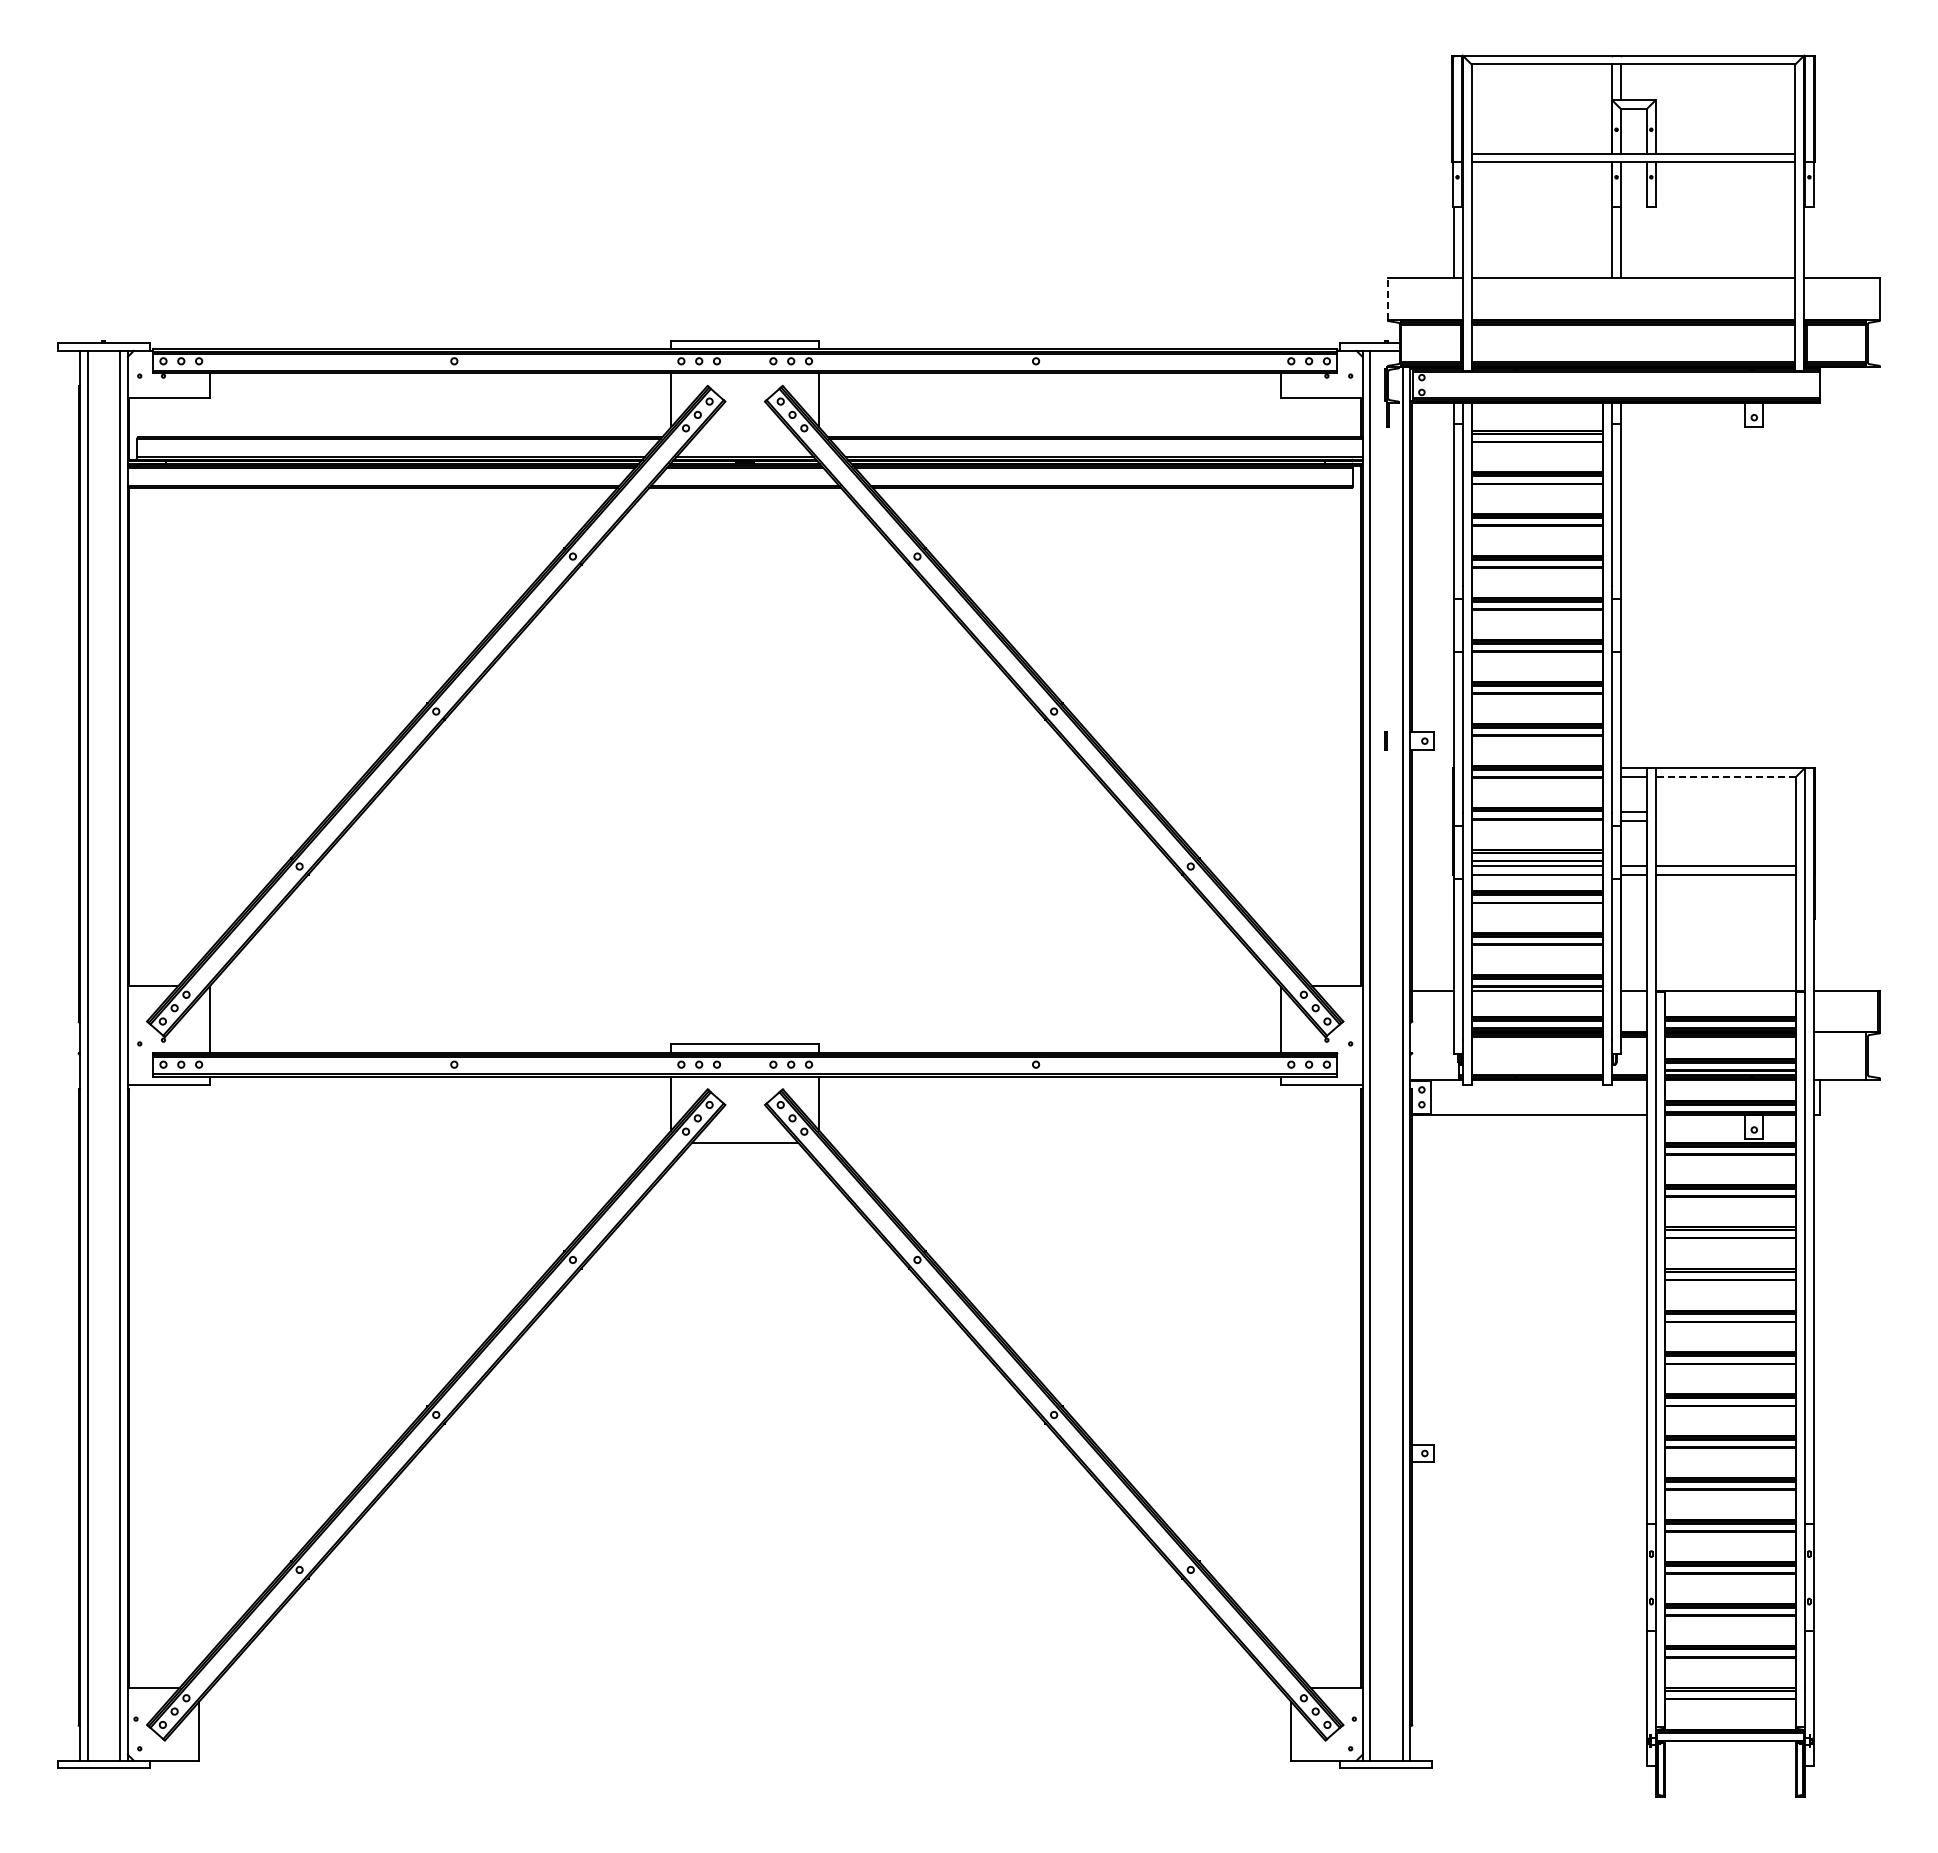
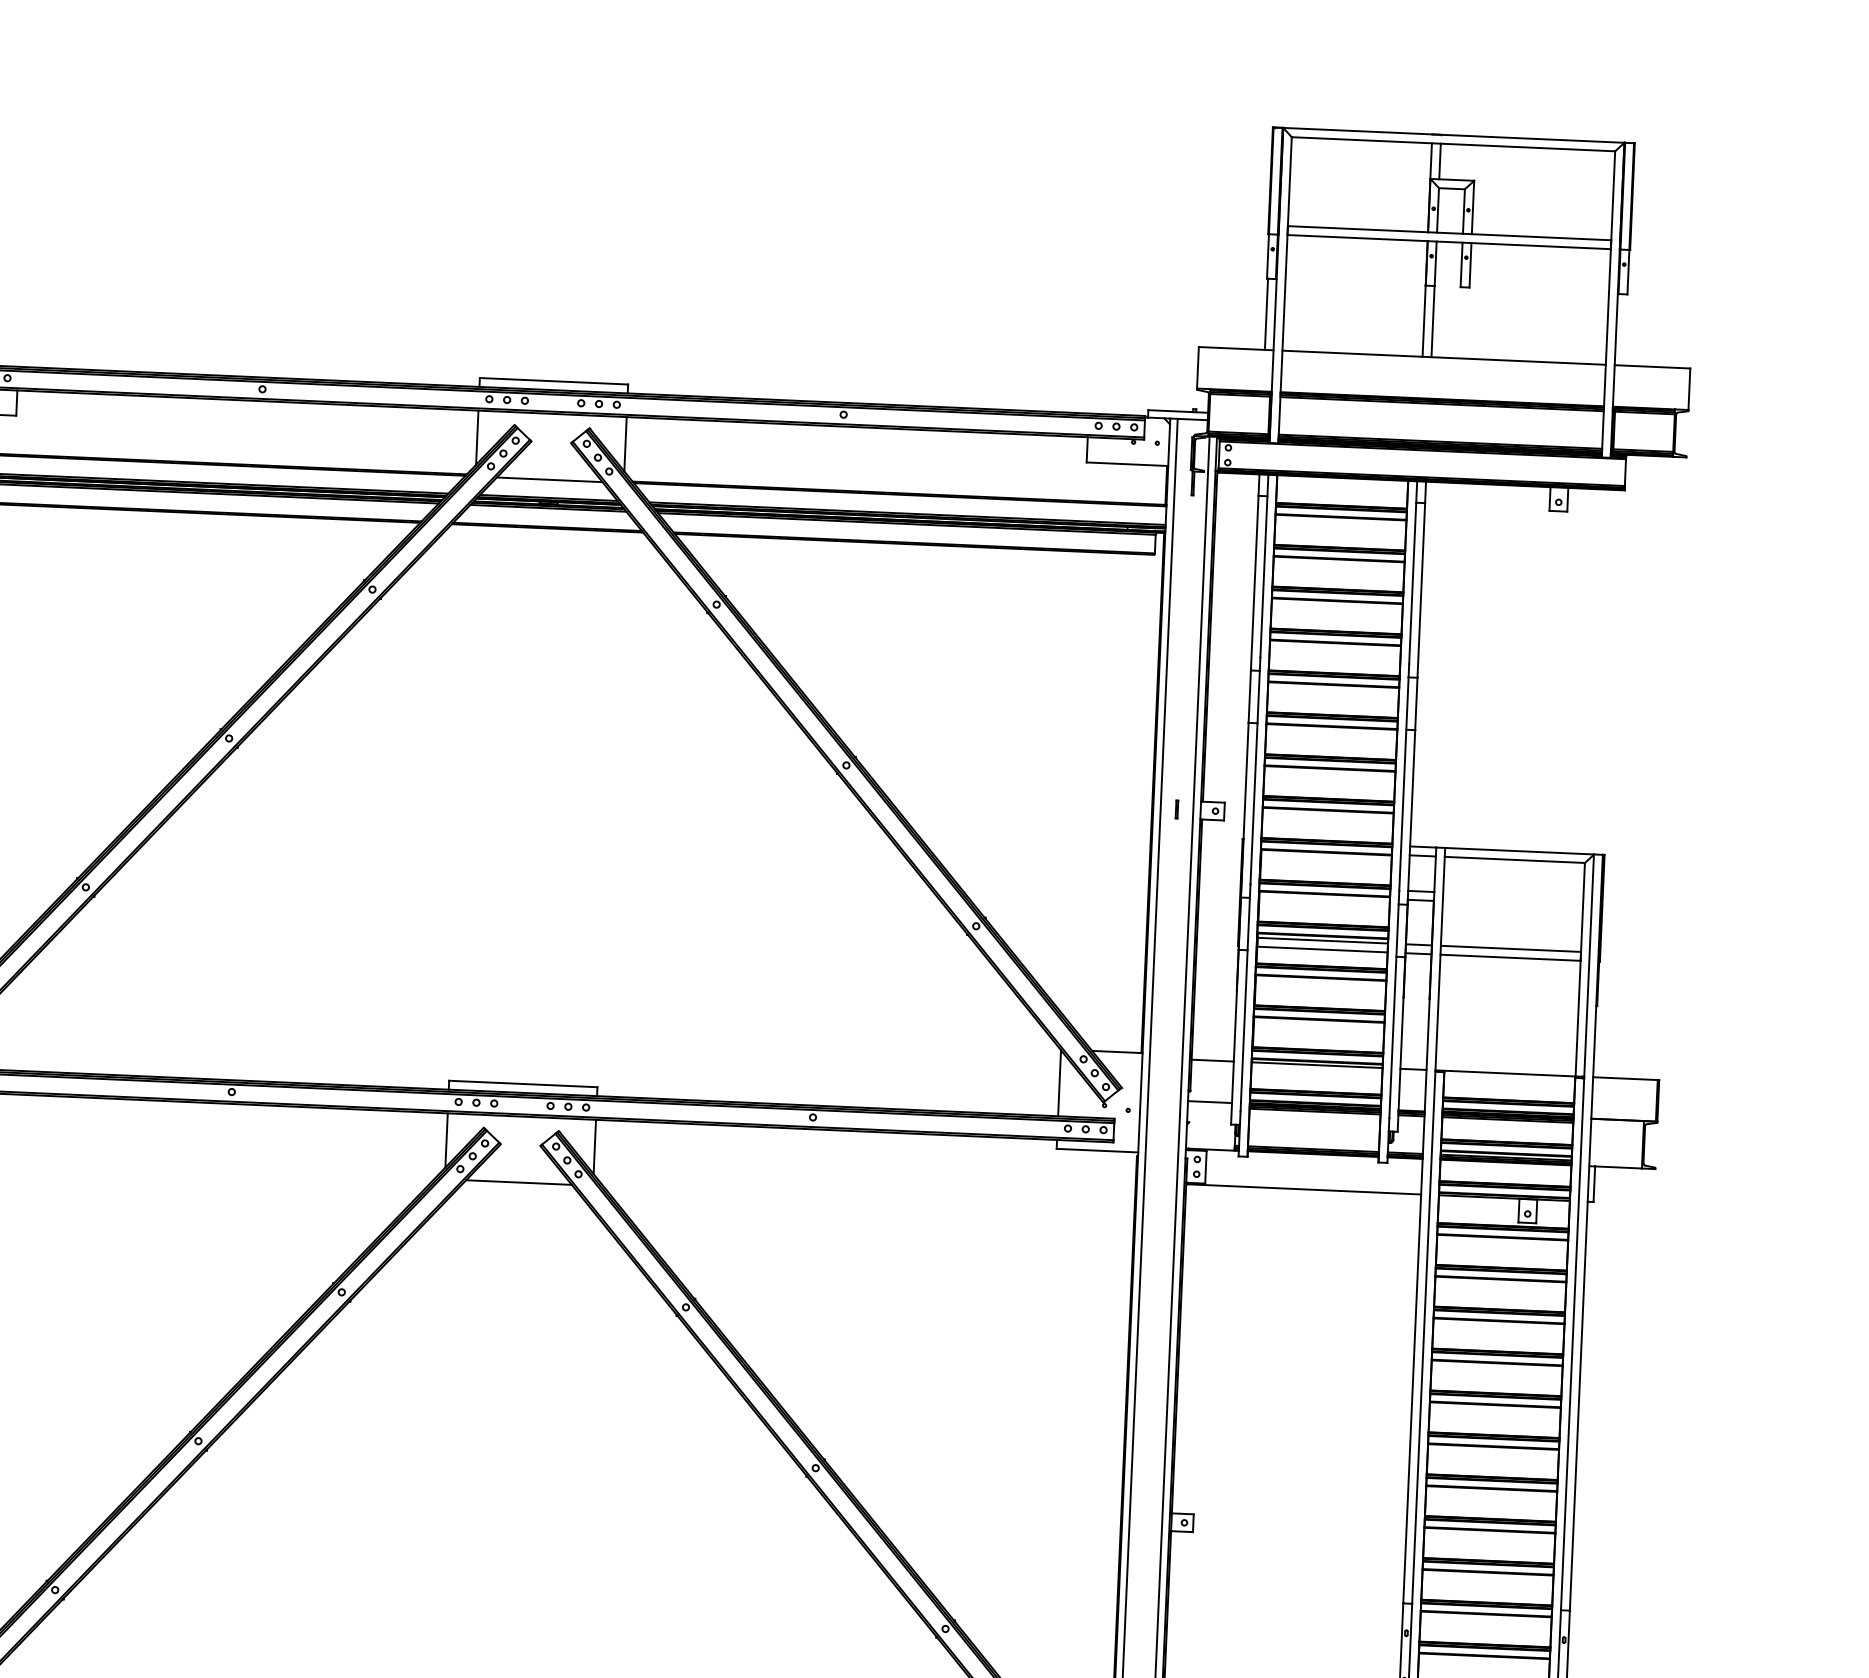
line: (1387, 298) -> (1197, 367), dashed -> solid
line: (745, 439) -> (549, 480), added
line: (1725, 776) -> (1514, 859), dashed -> solid
line: (1432, 1032) -> (1210, 1102), added

